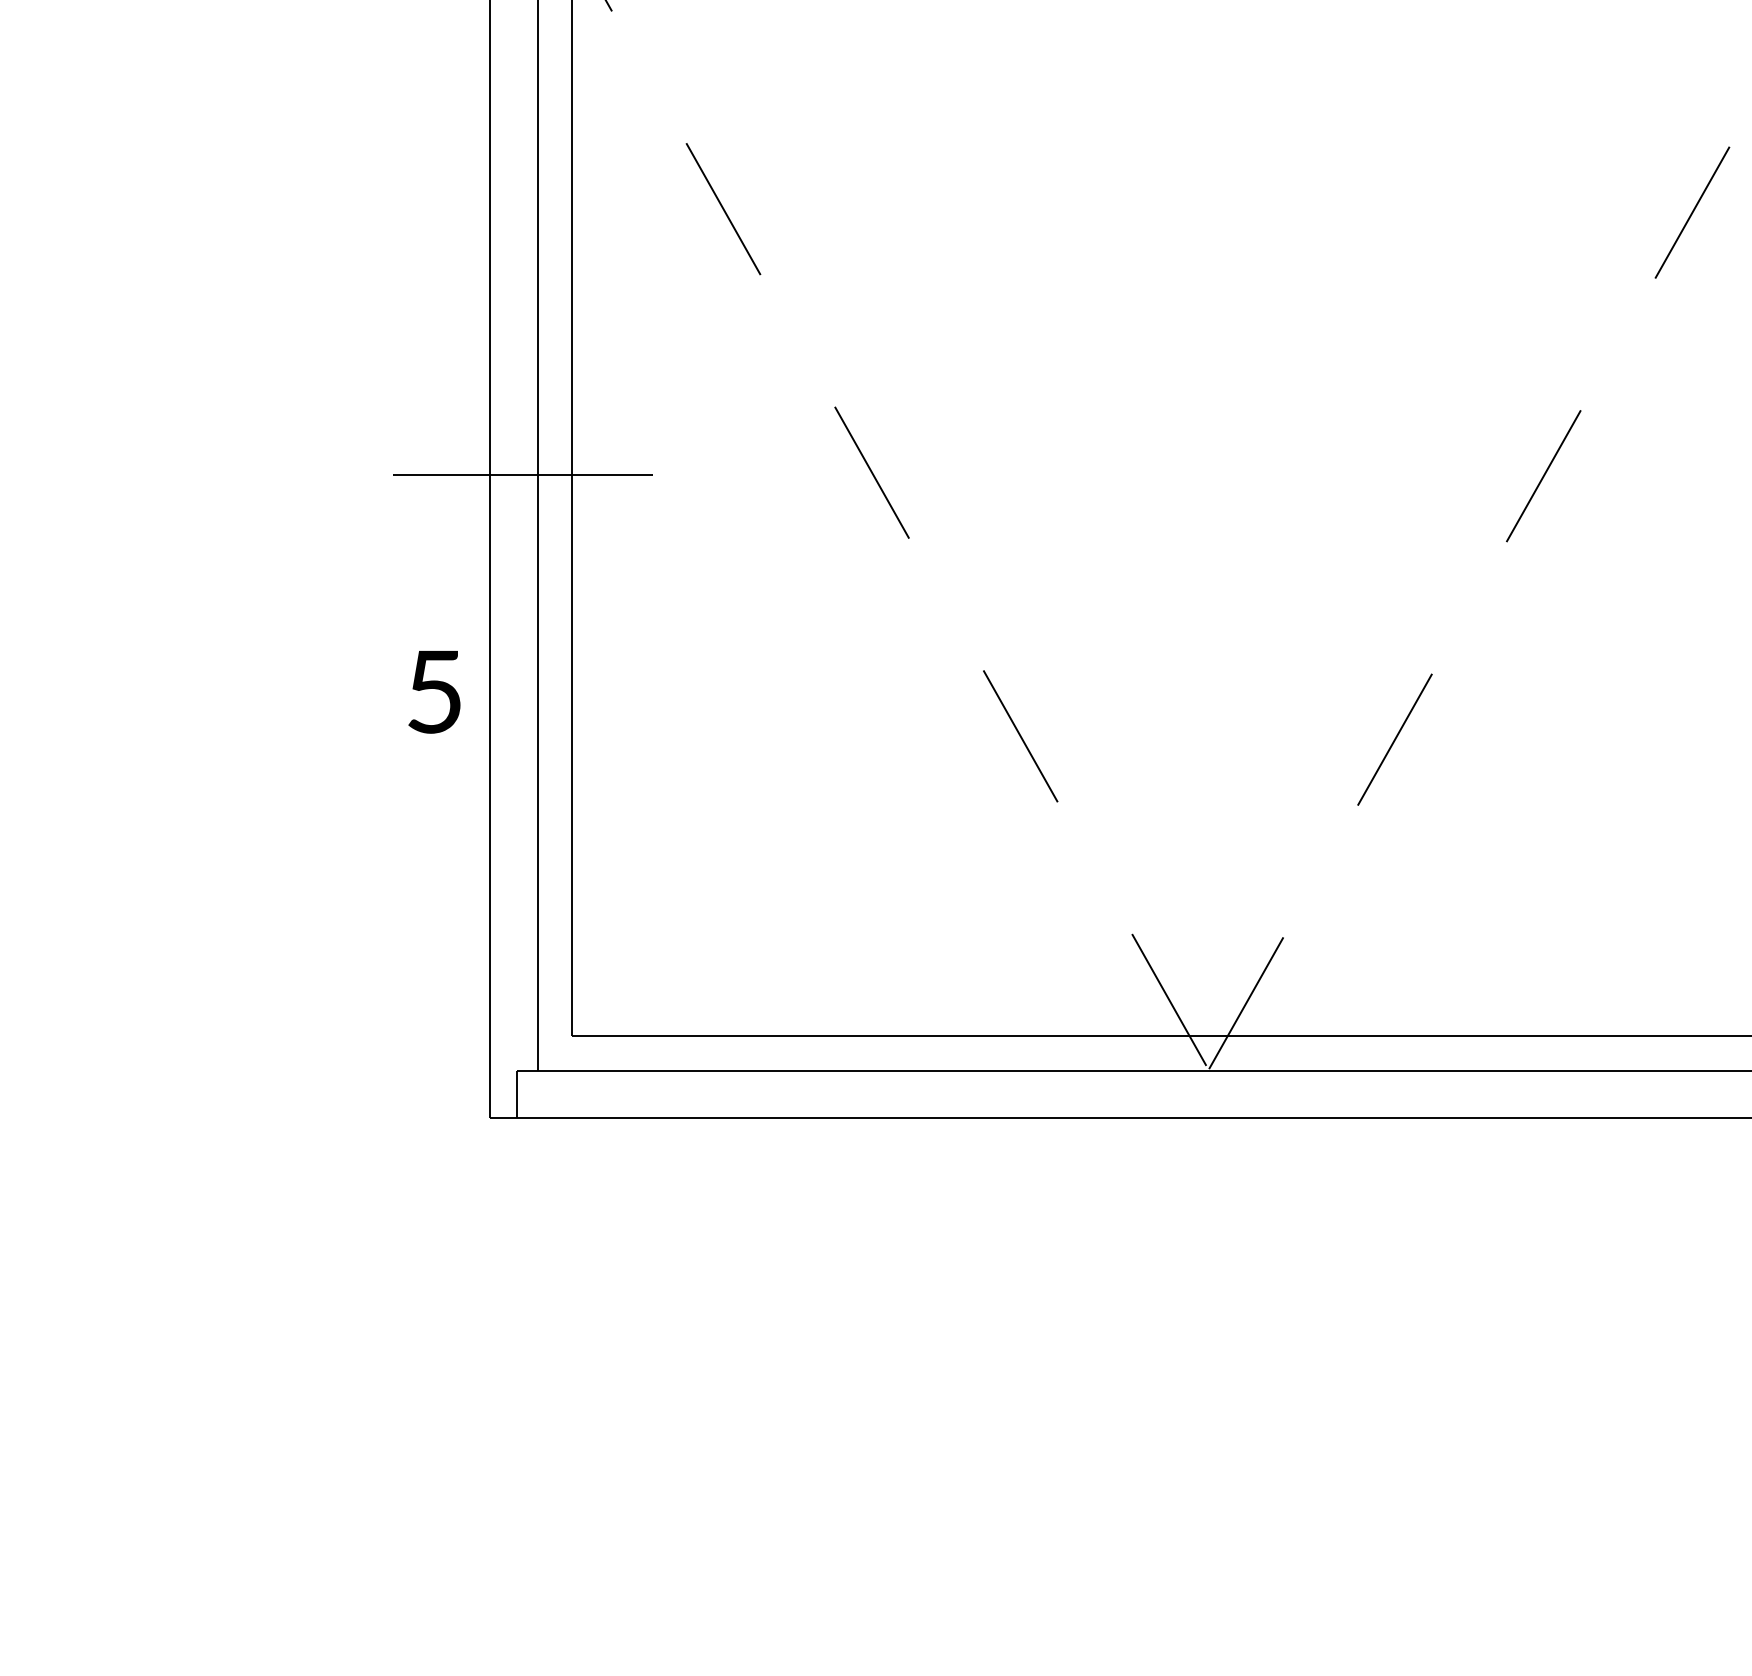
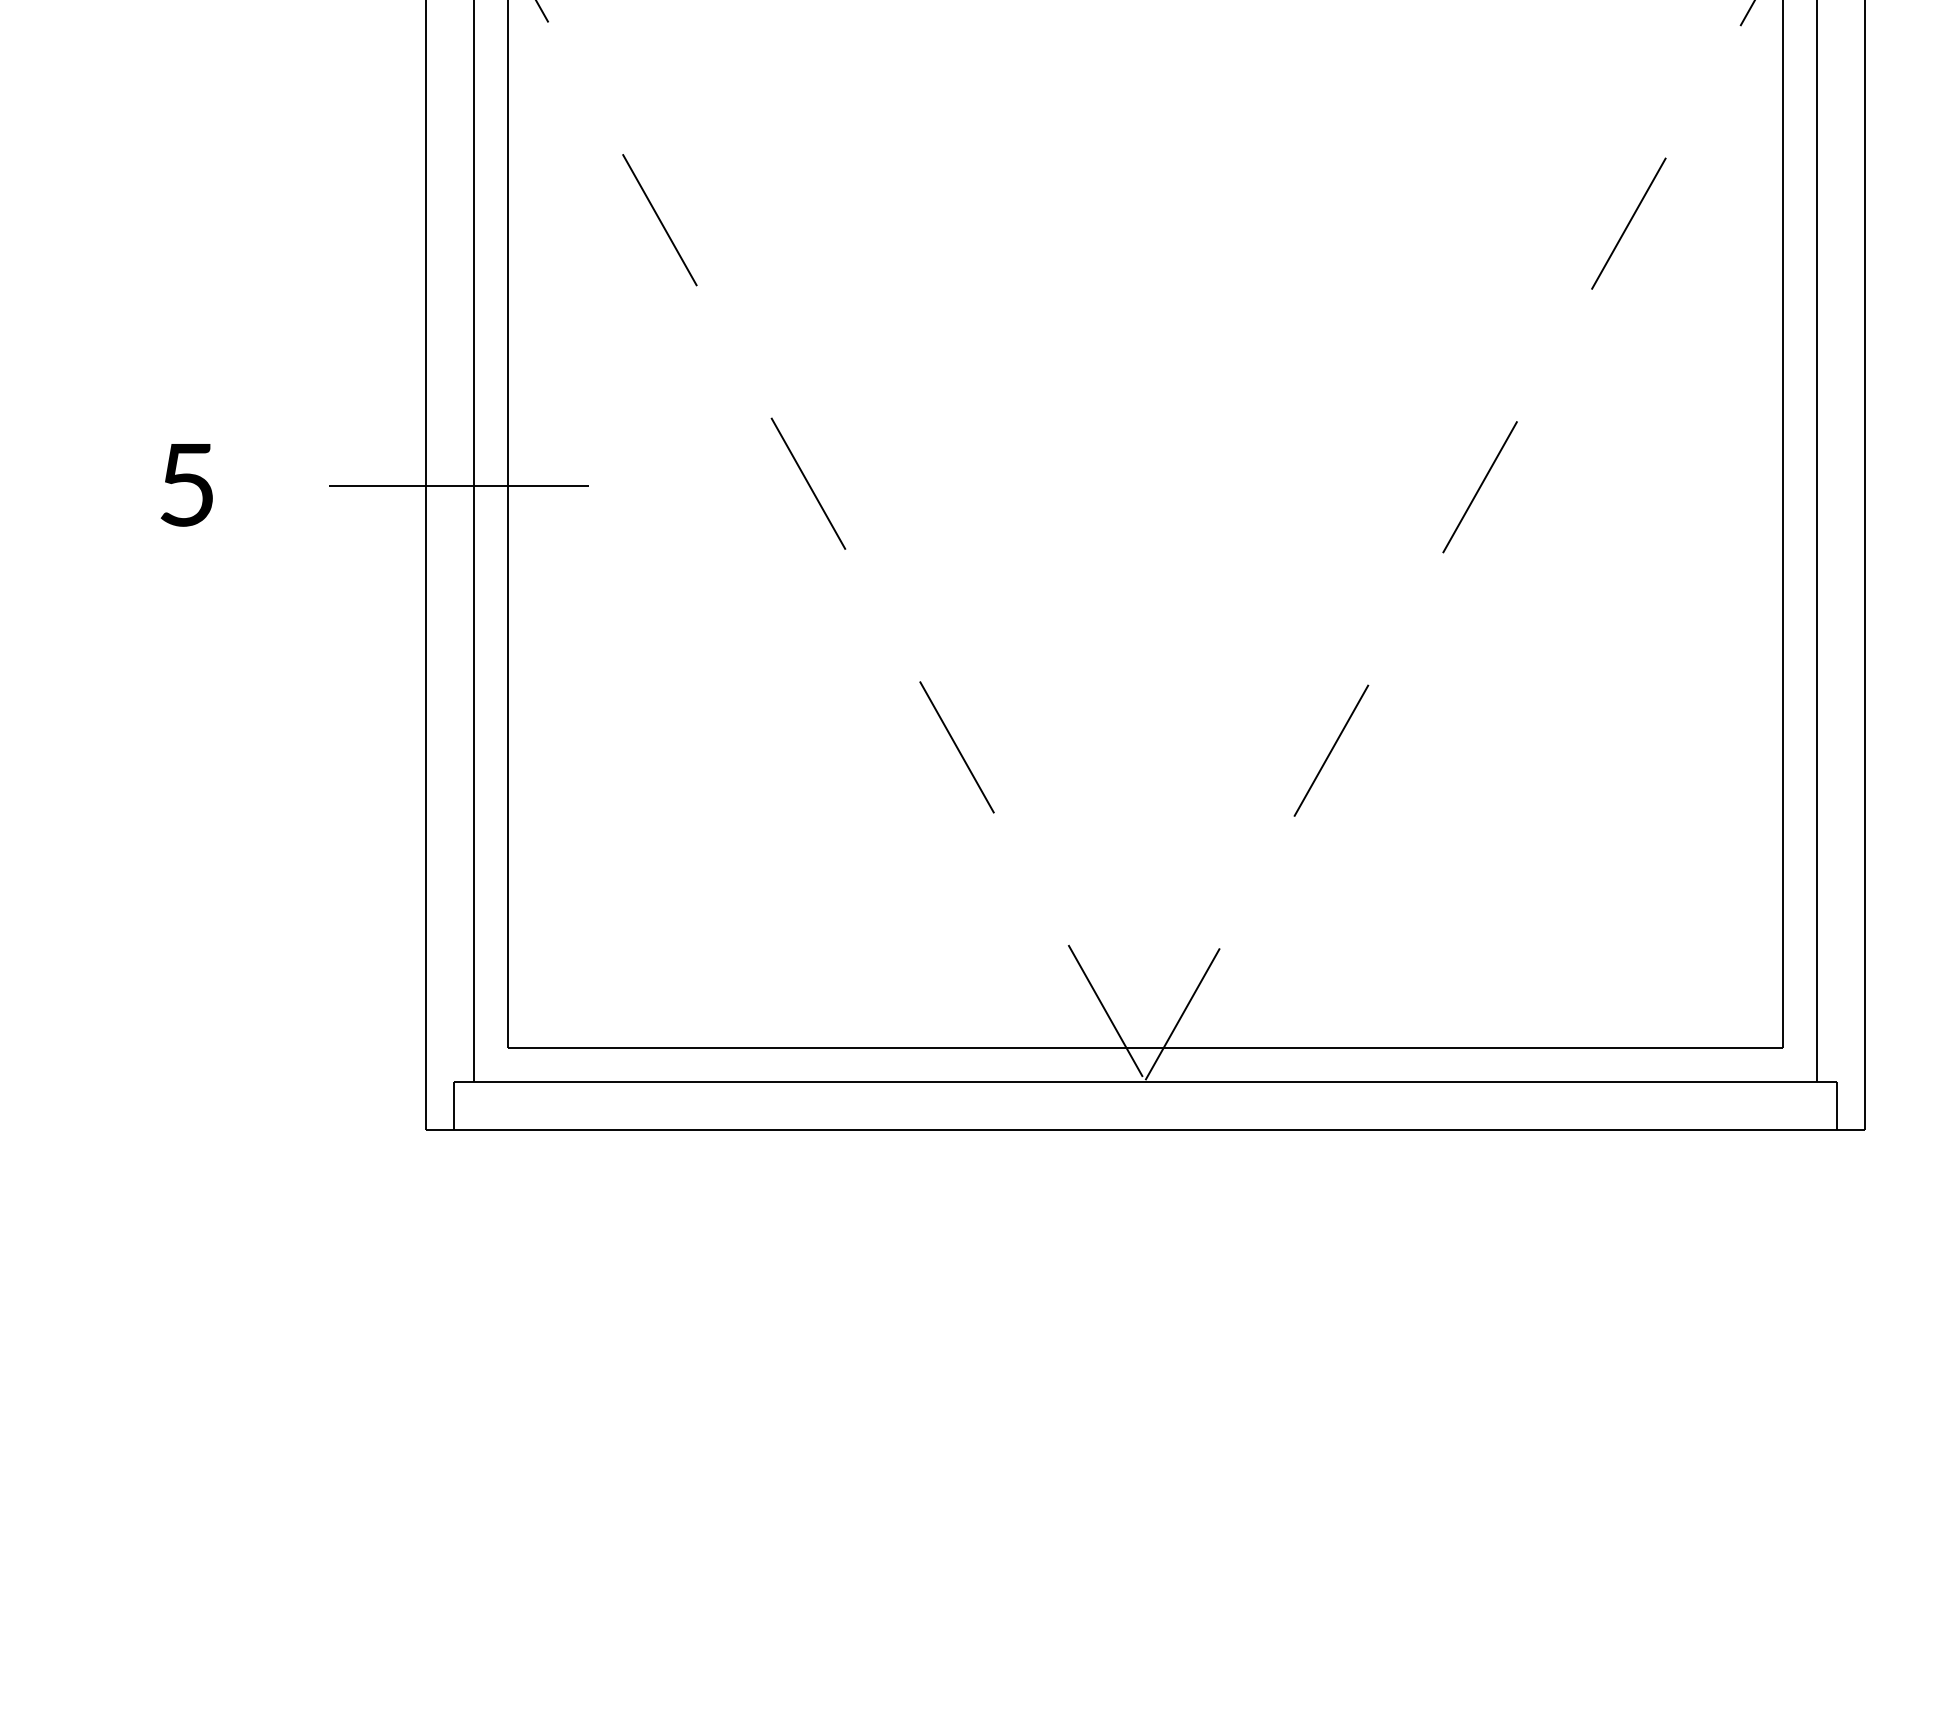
text: (434, 692) -> (186, 485), moved

